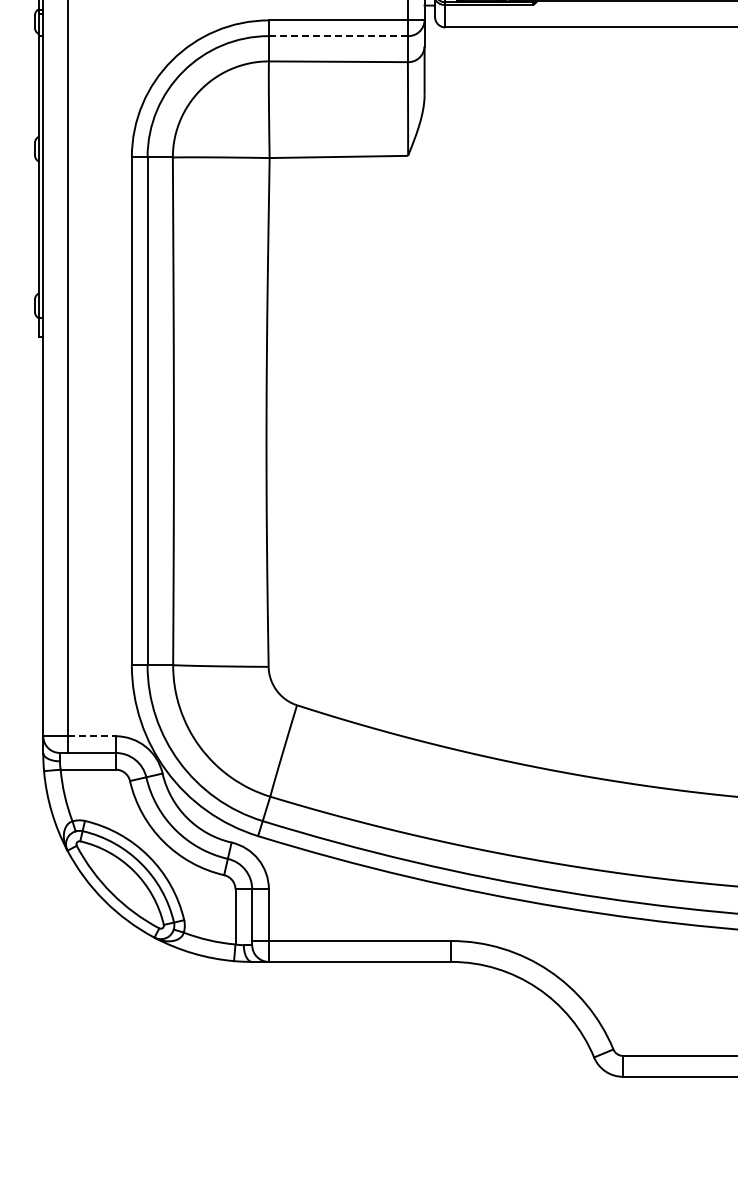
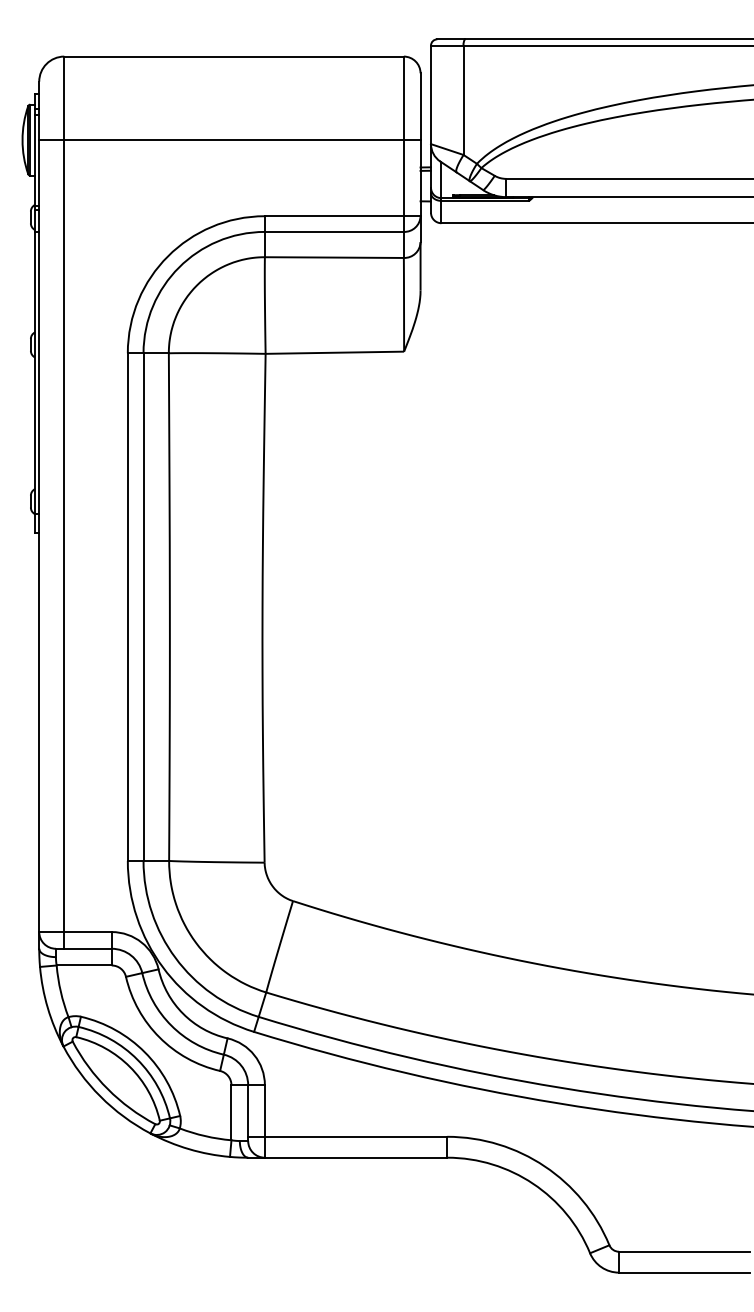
line: (337, 35) -> (333, 231), dashed -> solid
line: (92, 736) -> (88, 932), dashed -> solid

